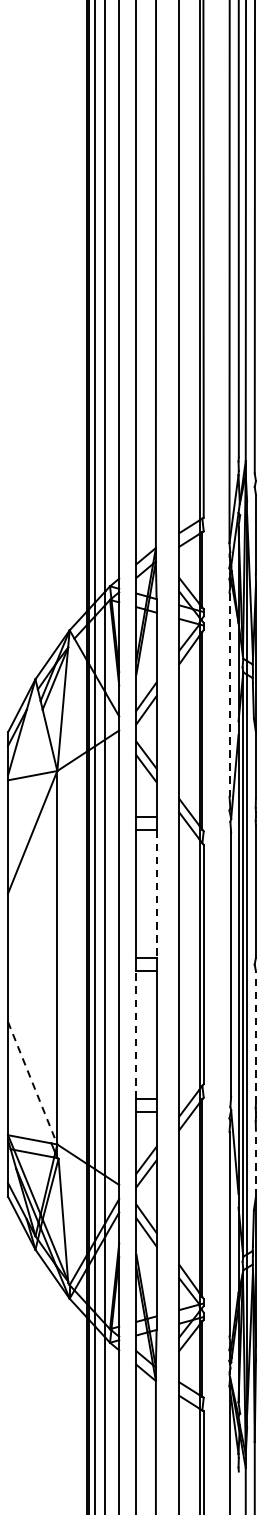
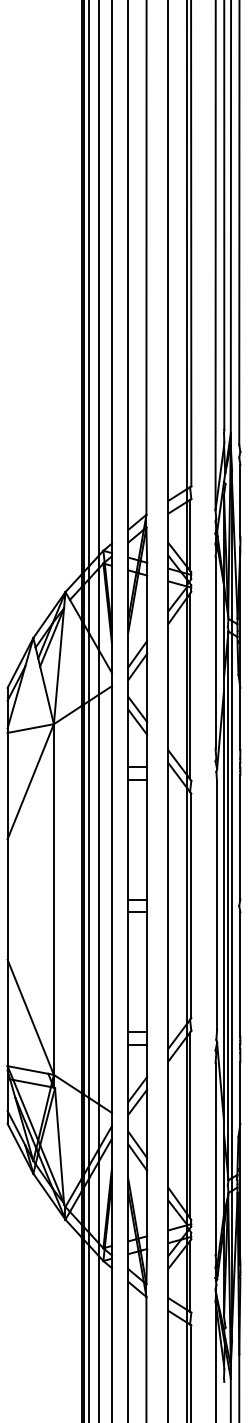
line: (229, 694) -> (215, 652), dashed -> solid
line: (157, 893) -> (147, 839), dashed -> solid
line: (136, 1035) -> (128, 972), dashed -> solid
line: (256, 1036) -> (240, 973), dashed -> solid
line: (32, 1083) -> (30, 1017), dashed -> solid
line: (256, 1163) -> (240, 1092), dashed -> solid

